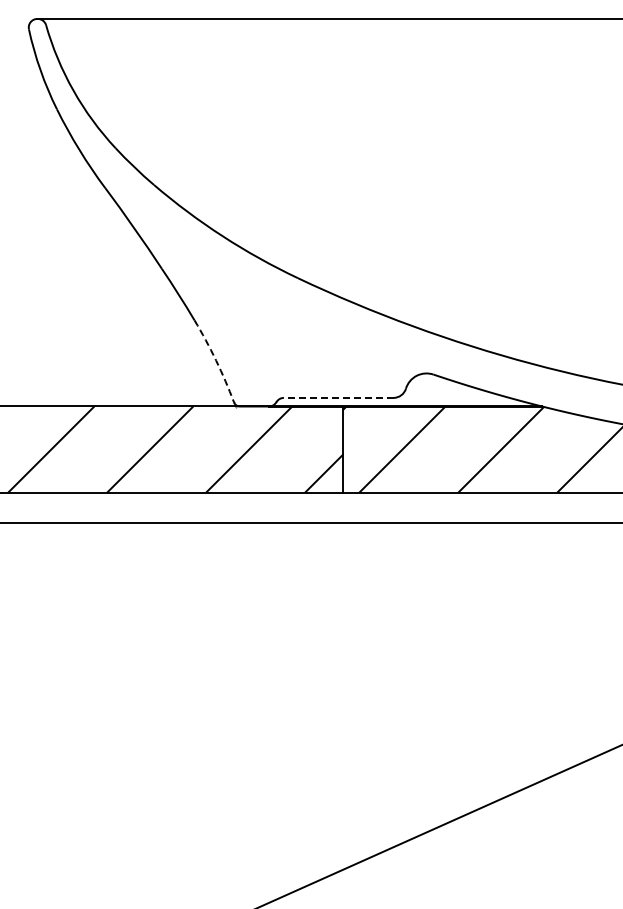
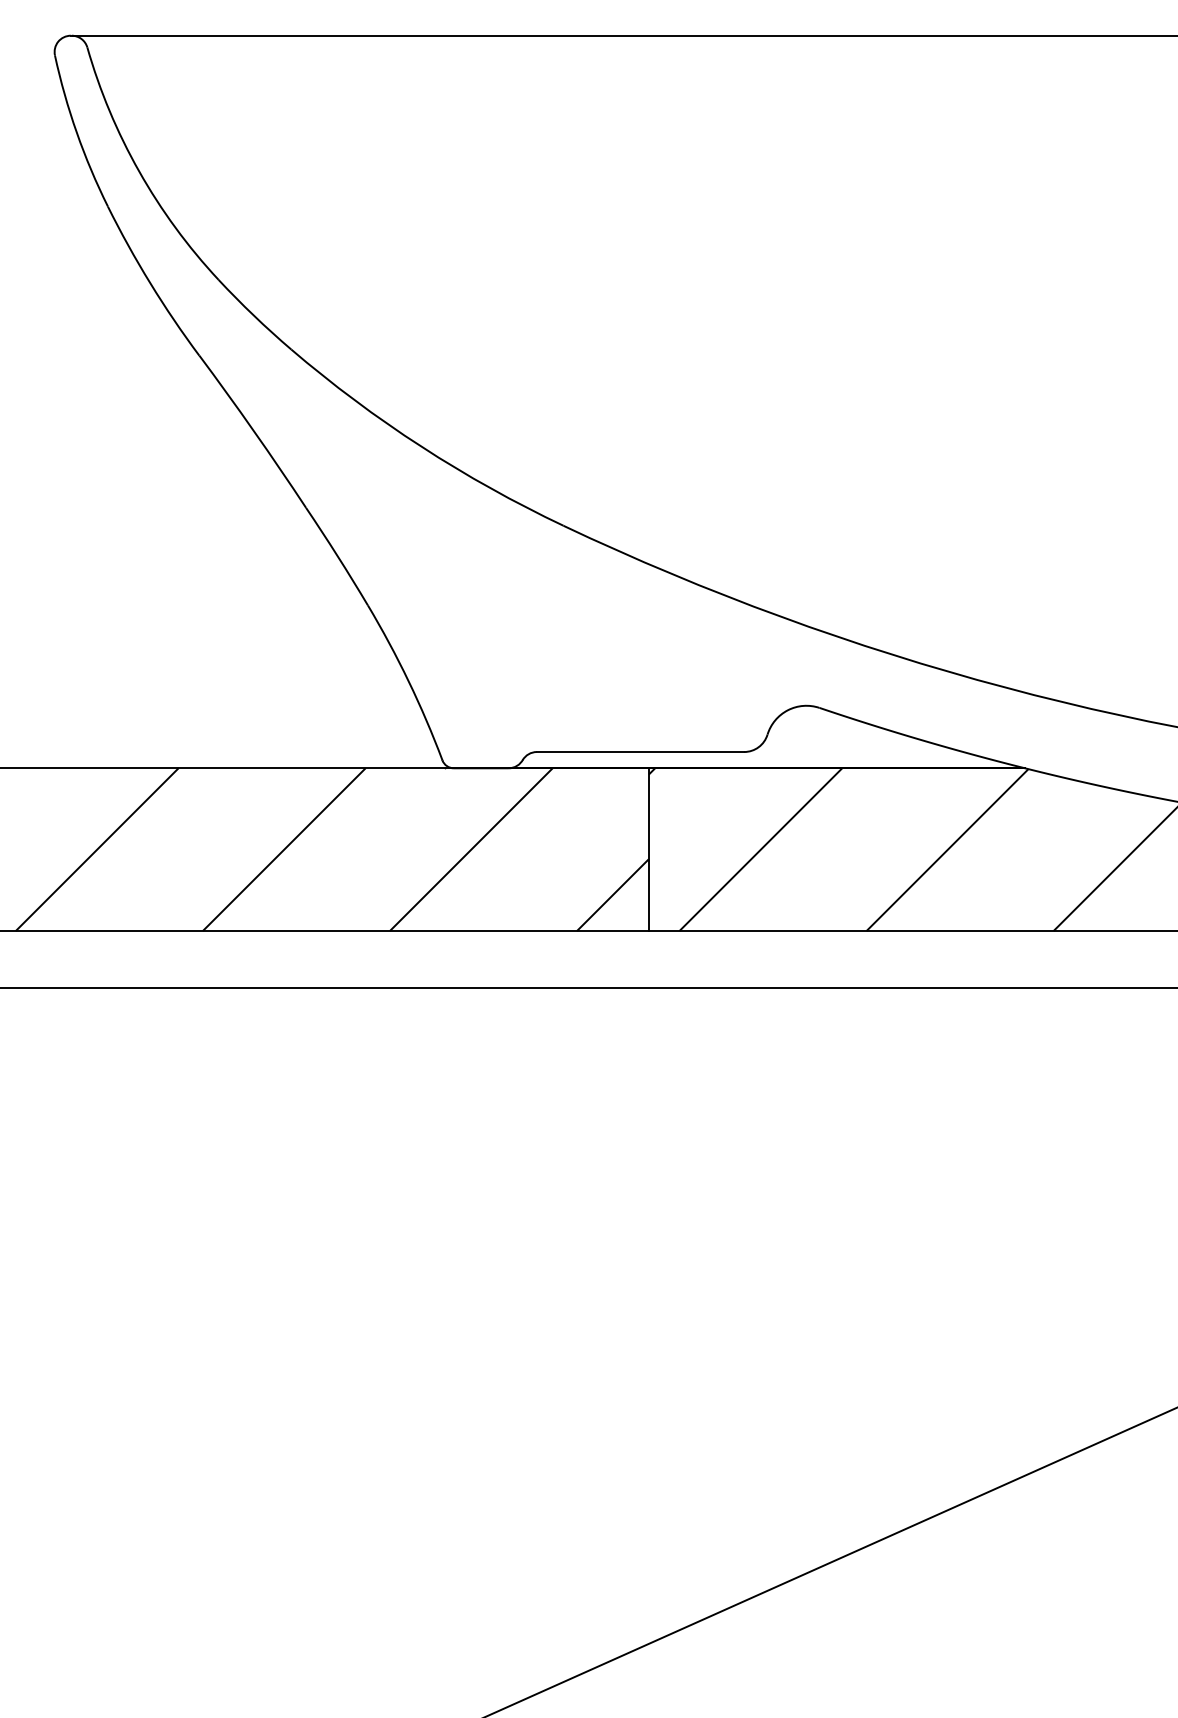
arc: (216, 360) -> (409, 681), dashed -> solid
line: (338, 397) -> (640, 751), dashed -> solid

